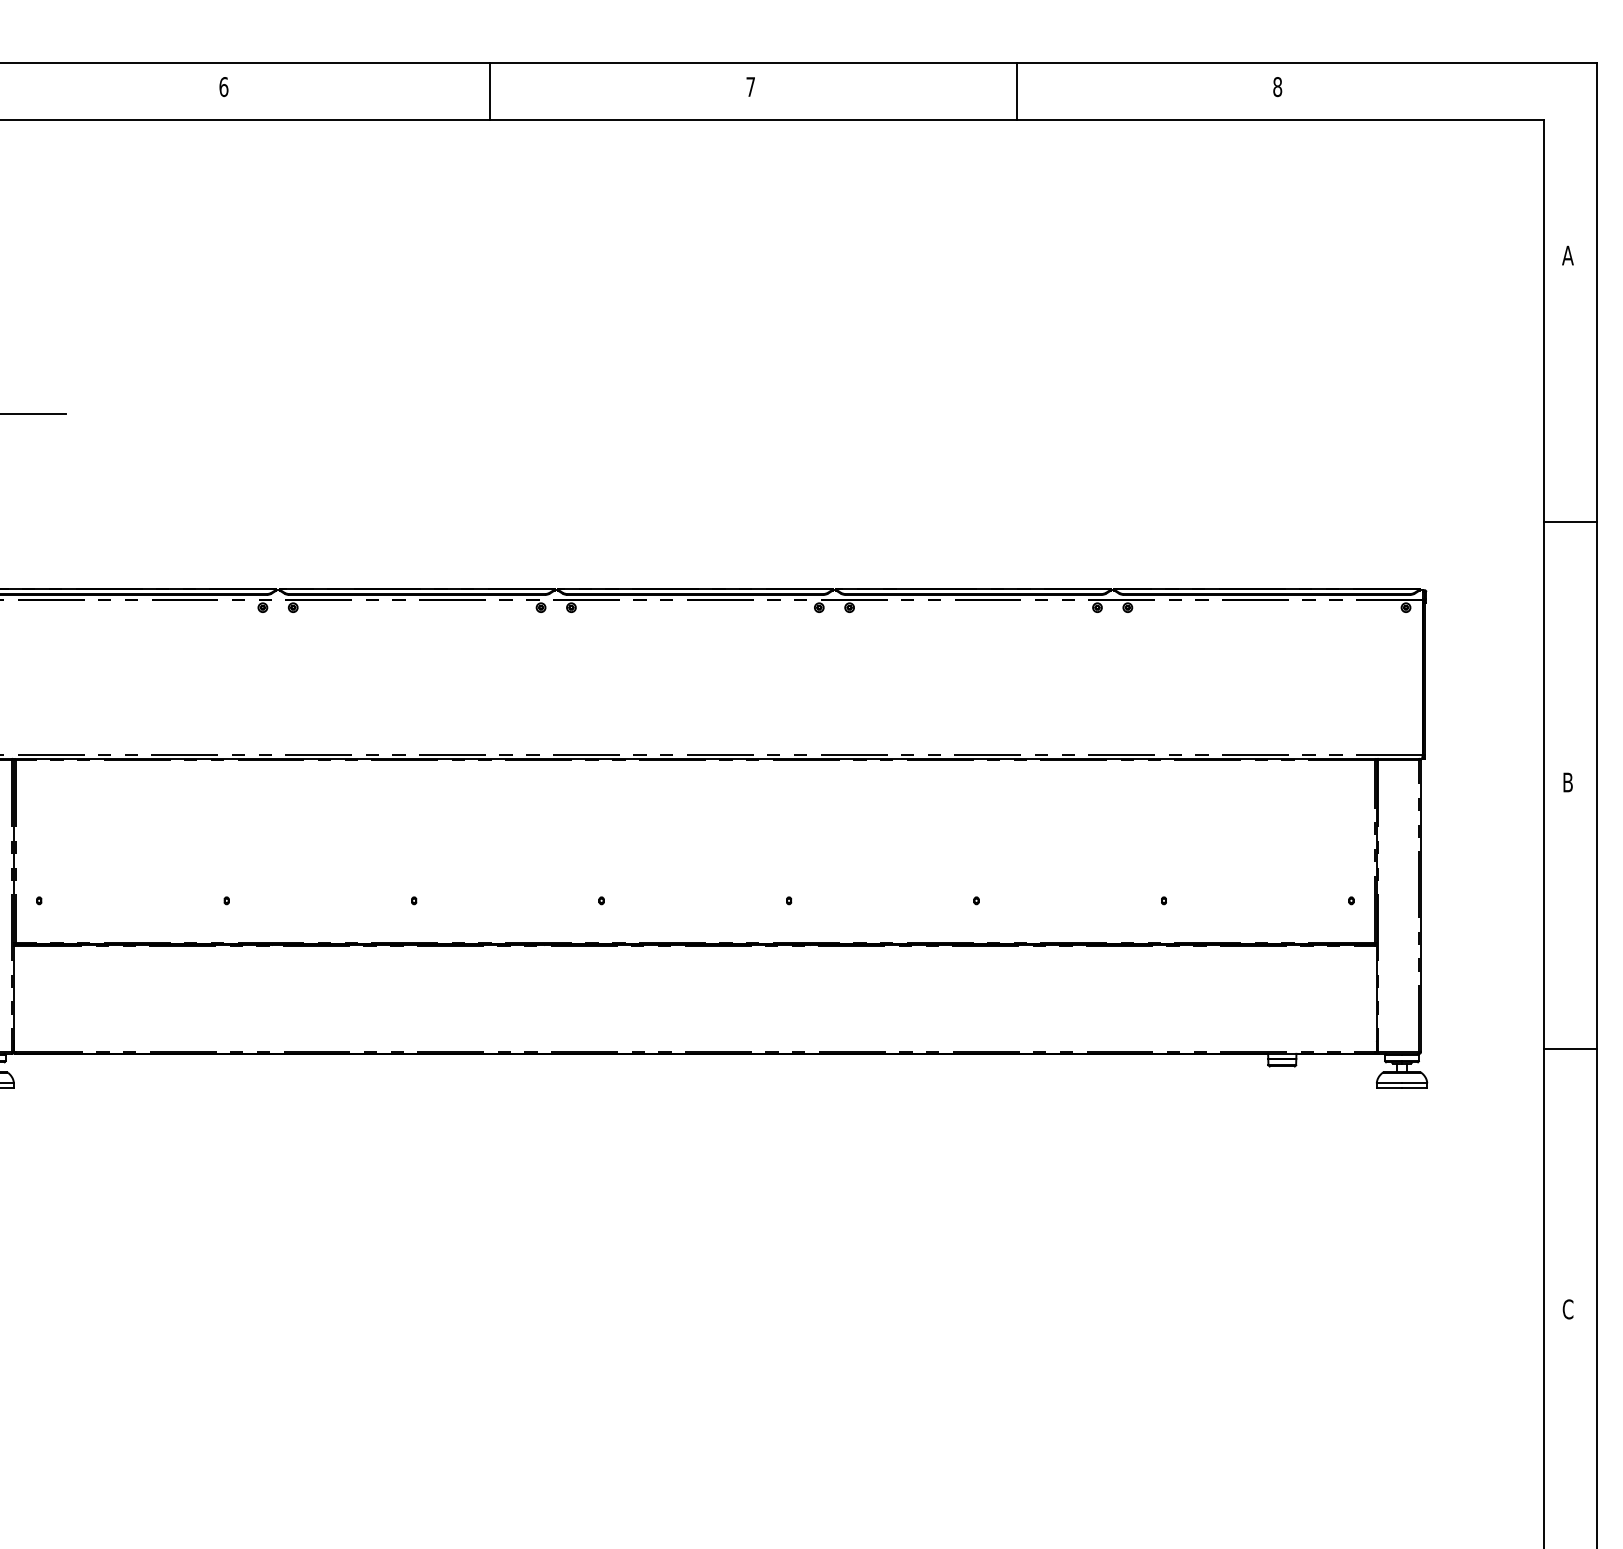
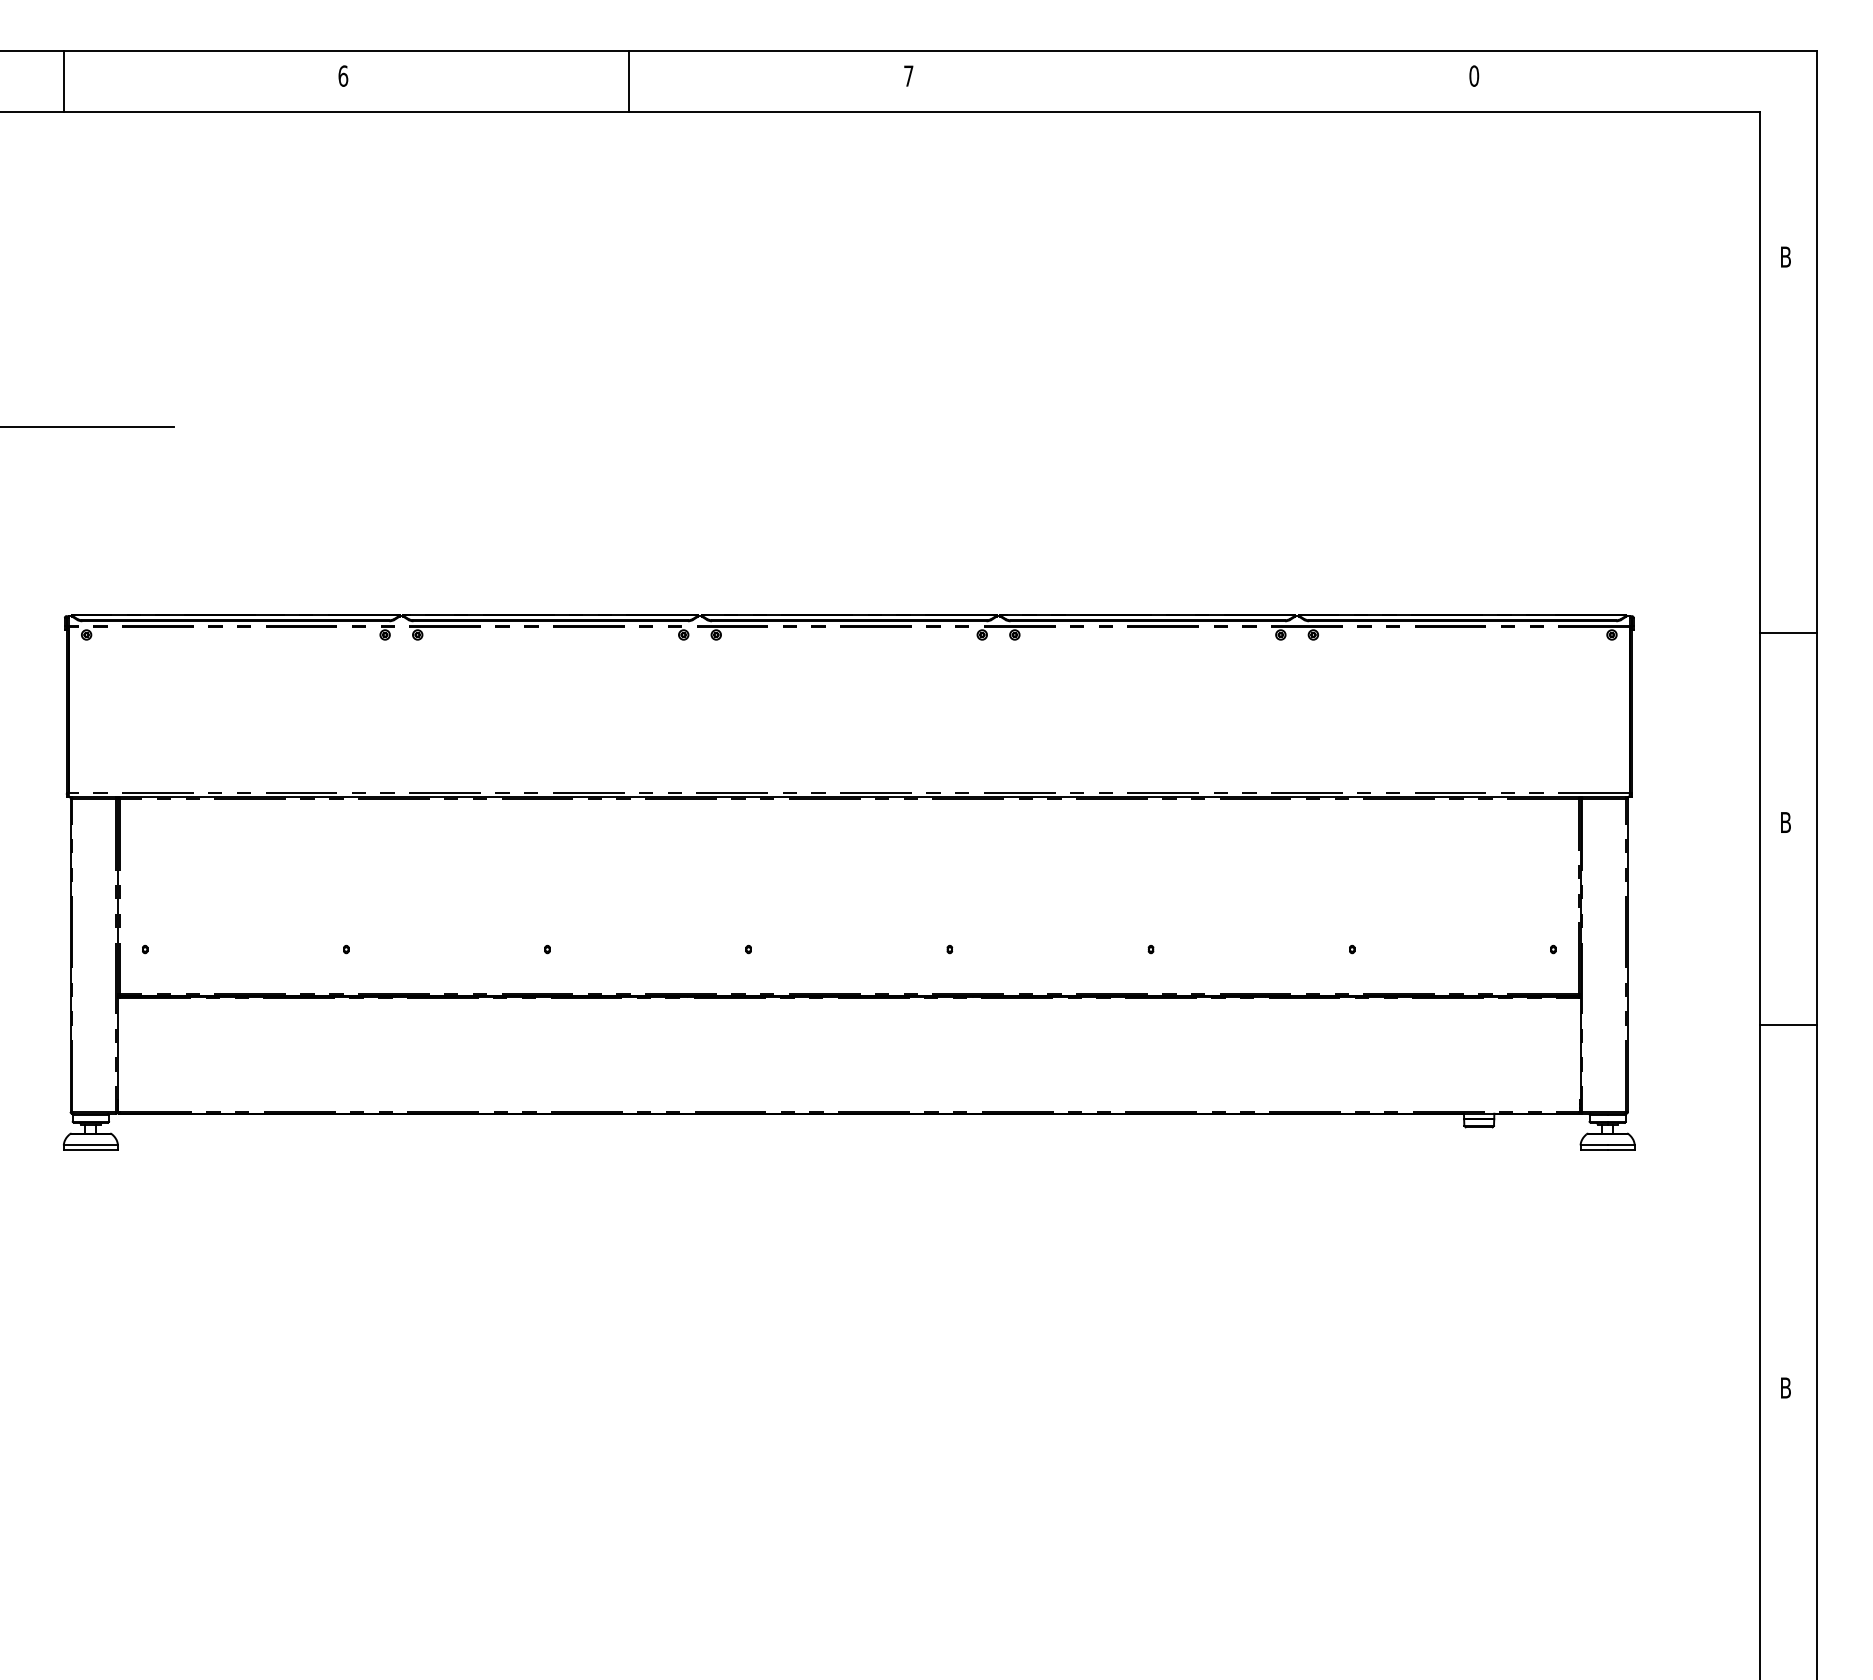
text: (1277, 86) -> (1474, 75), 8 -> 0
line: (1017, 91) -> (1194, 80), removed
text: (1567, 255) -> (1785, 256), A -> B
line: (1570, 521) -> (1788, 632), moved
line: (1570, 1048) -> (1788, 1025), moved
text: (1567, 1308) -> (1785, 1387), C -> B

